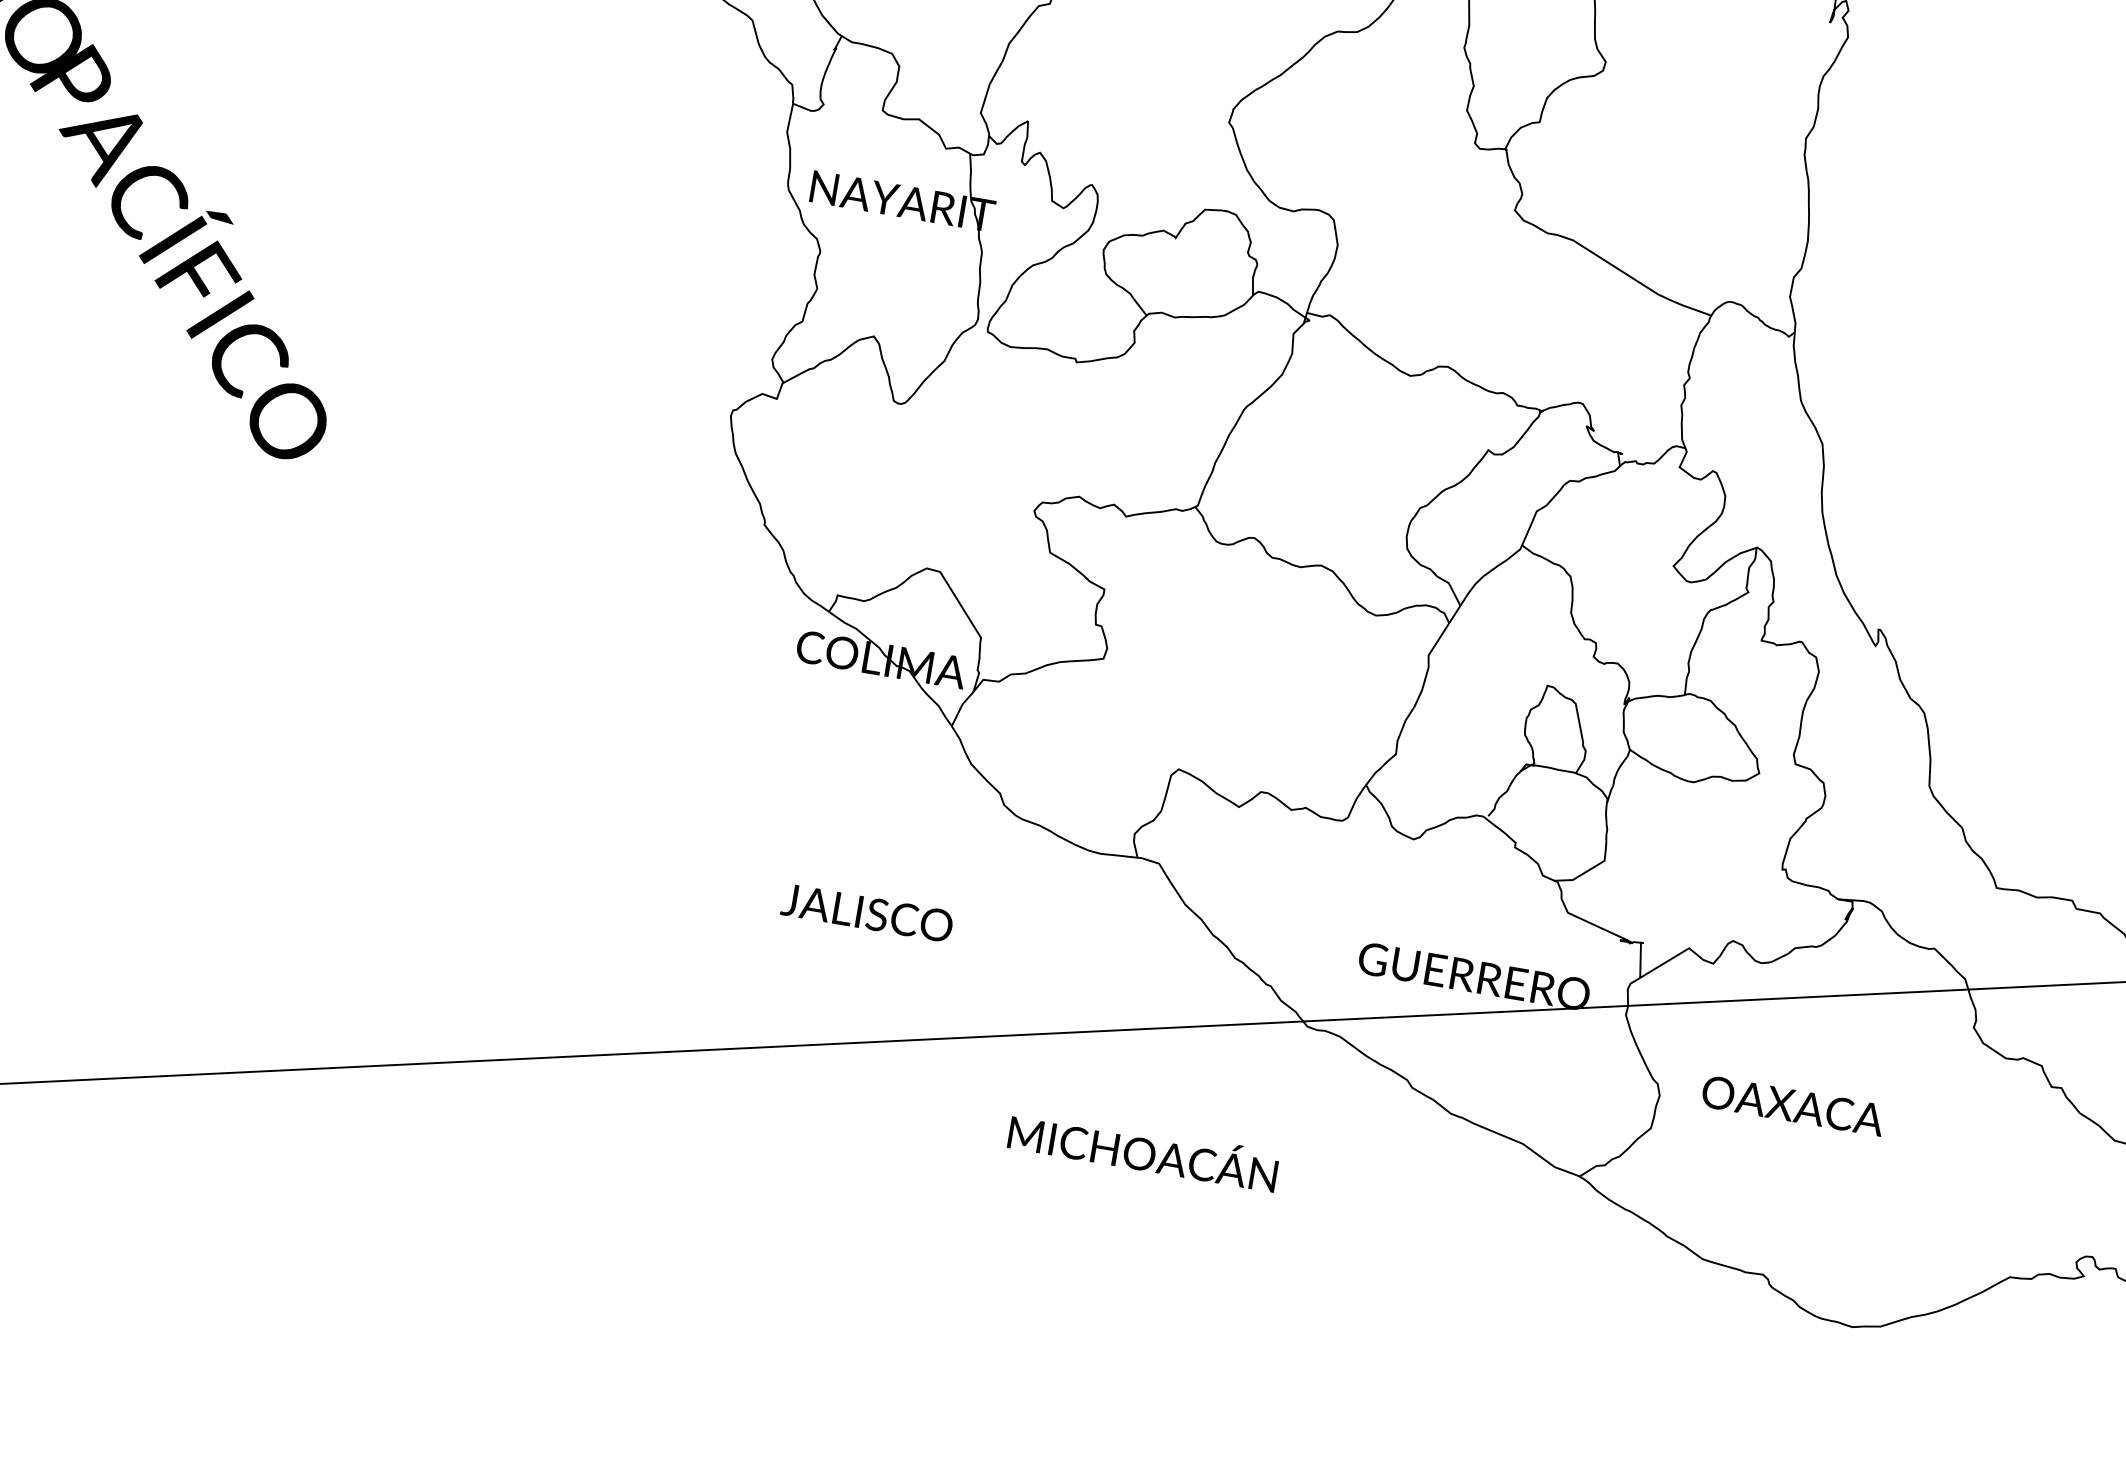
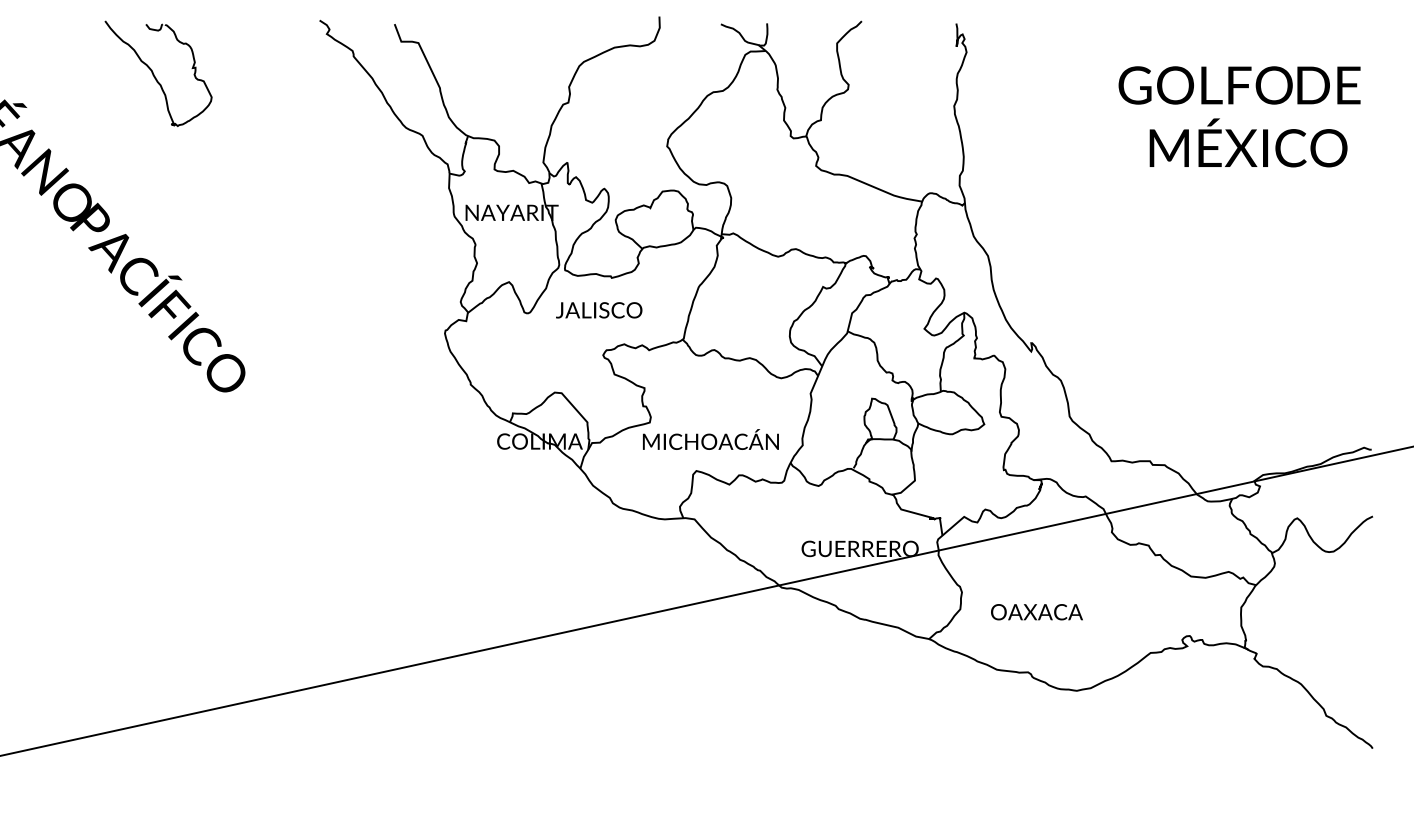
text: (867, 913) -> (599, 310), moved
text: (1792, 1106) -> (1036, 612), moved
text: (1142, 1149) -> (710, 439), moved

